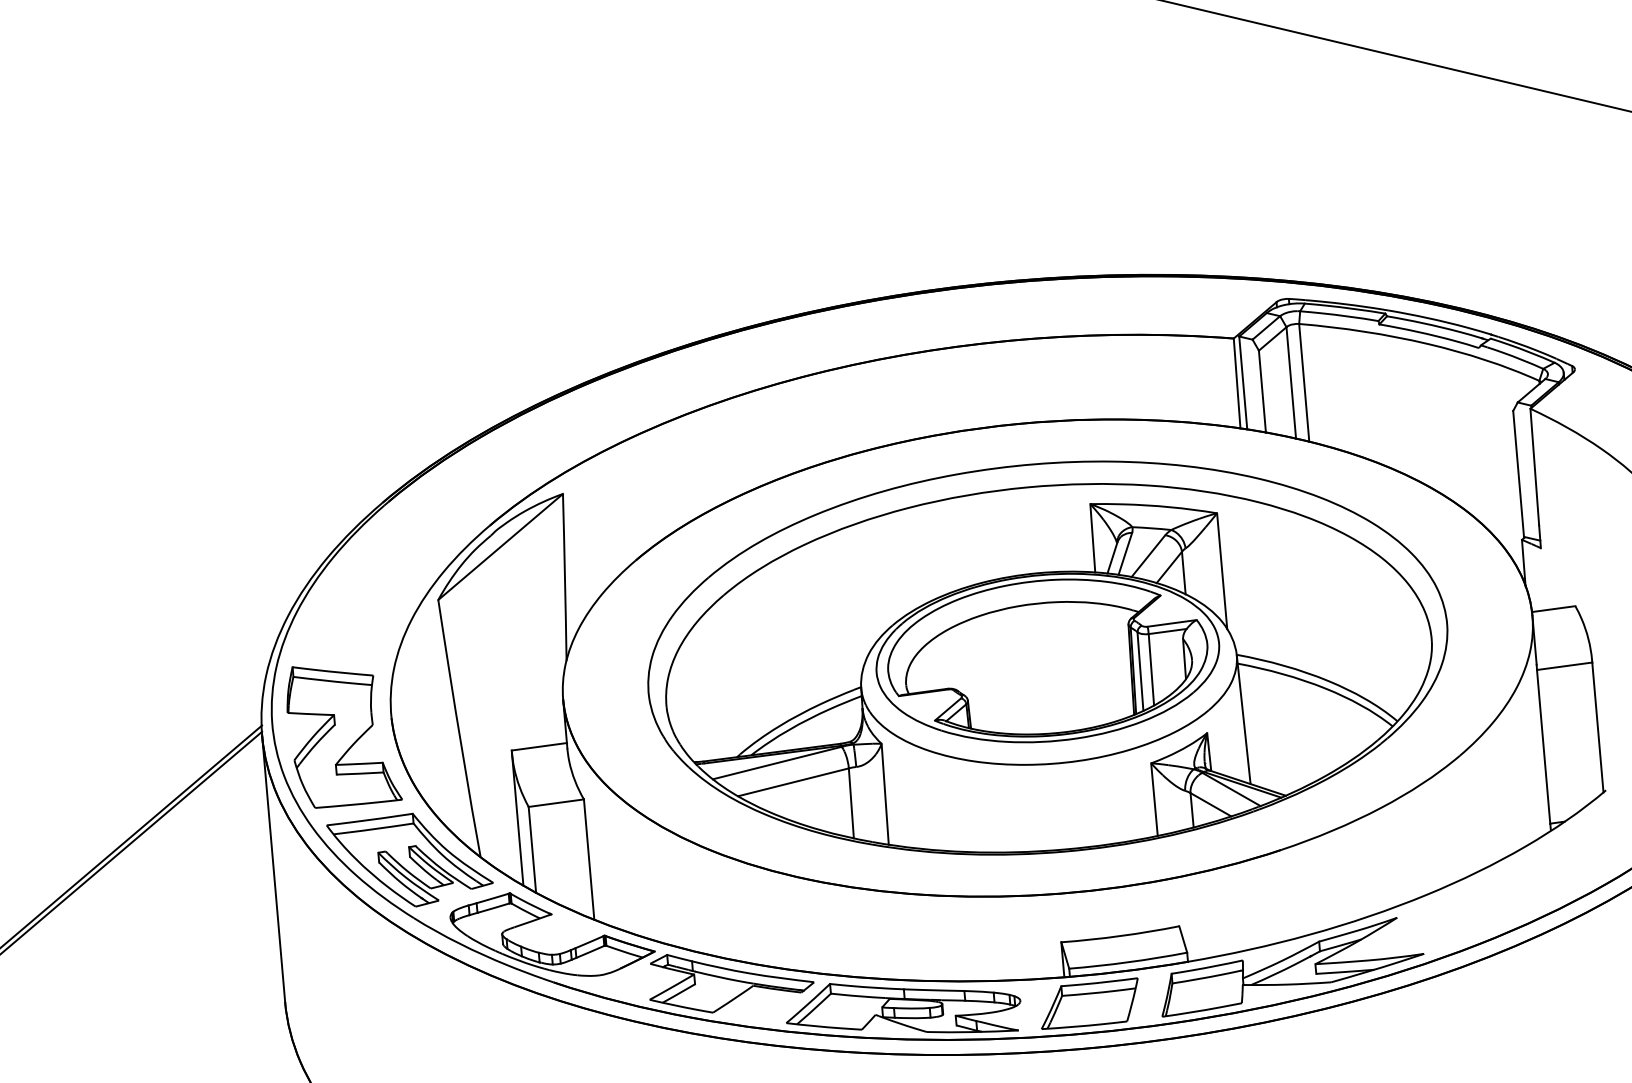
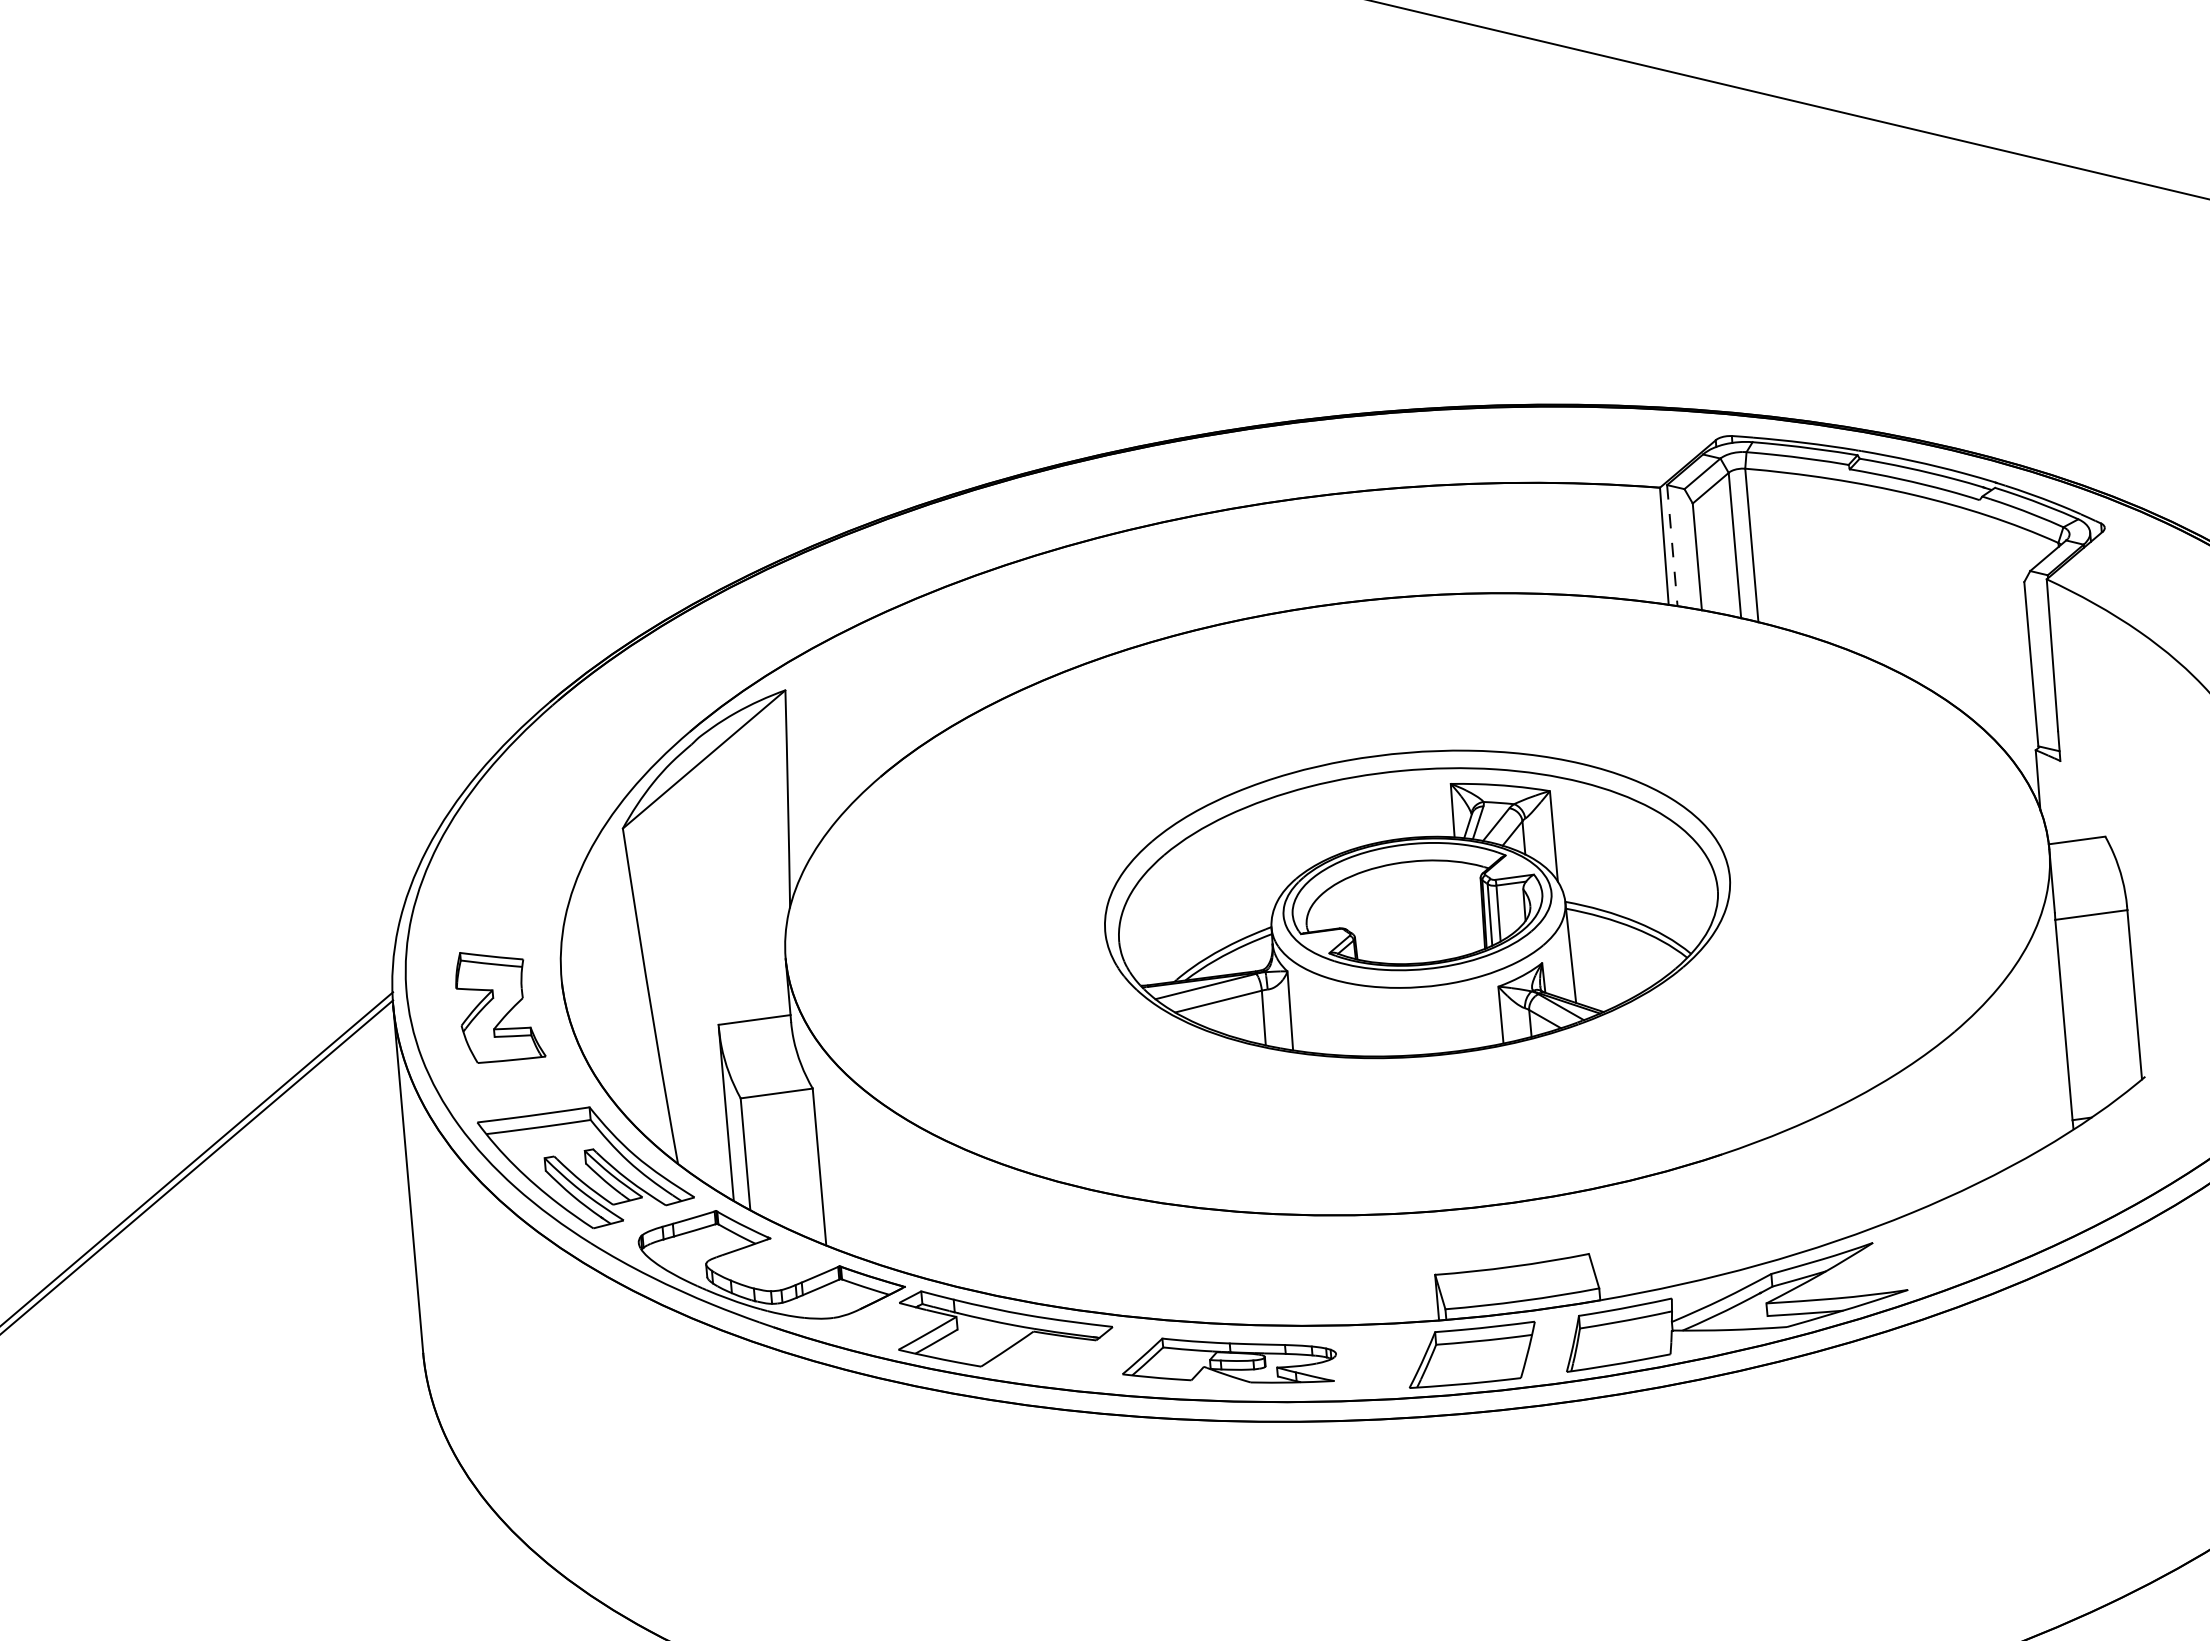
line: (1243, 382) -> (1672, 545), solid -> dashed
part: (1047, 658) -> (1417, 904), size x0.6
part: (344, 737) -> (500, 1007), size x0.6
part: (903, 1007) -> (1229, 1360), size x0.7

